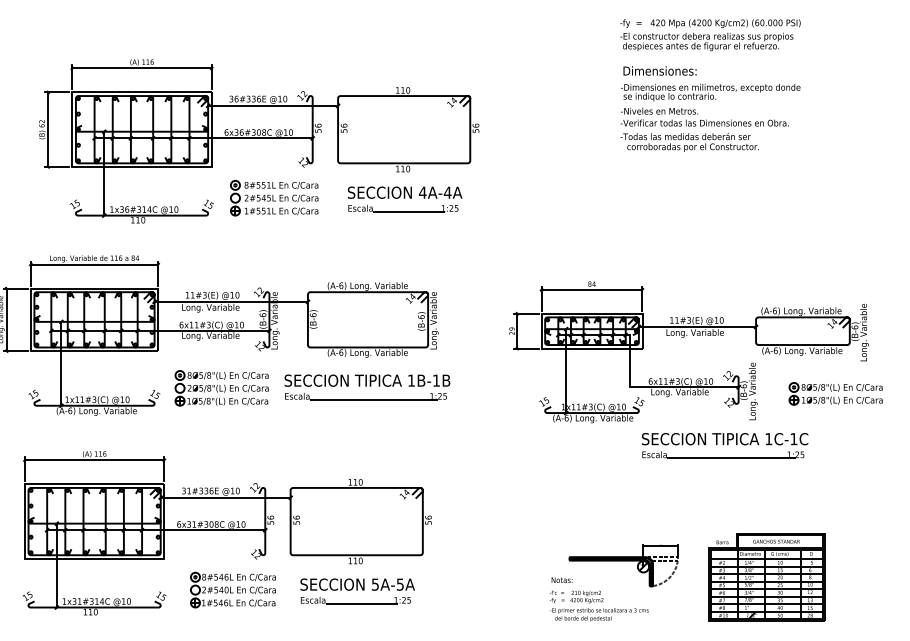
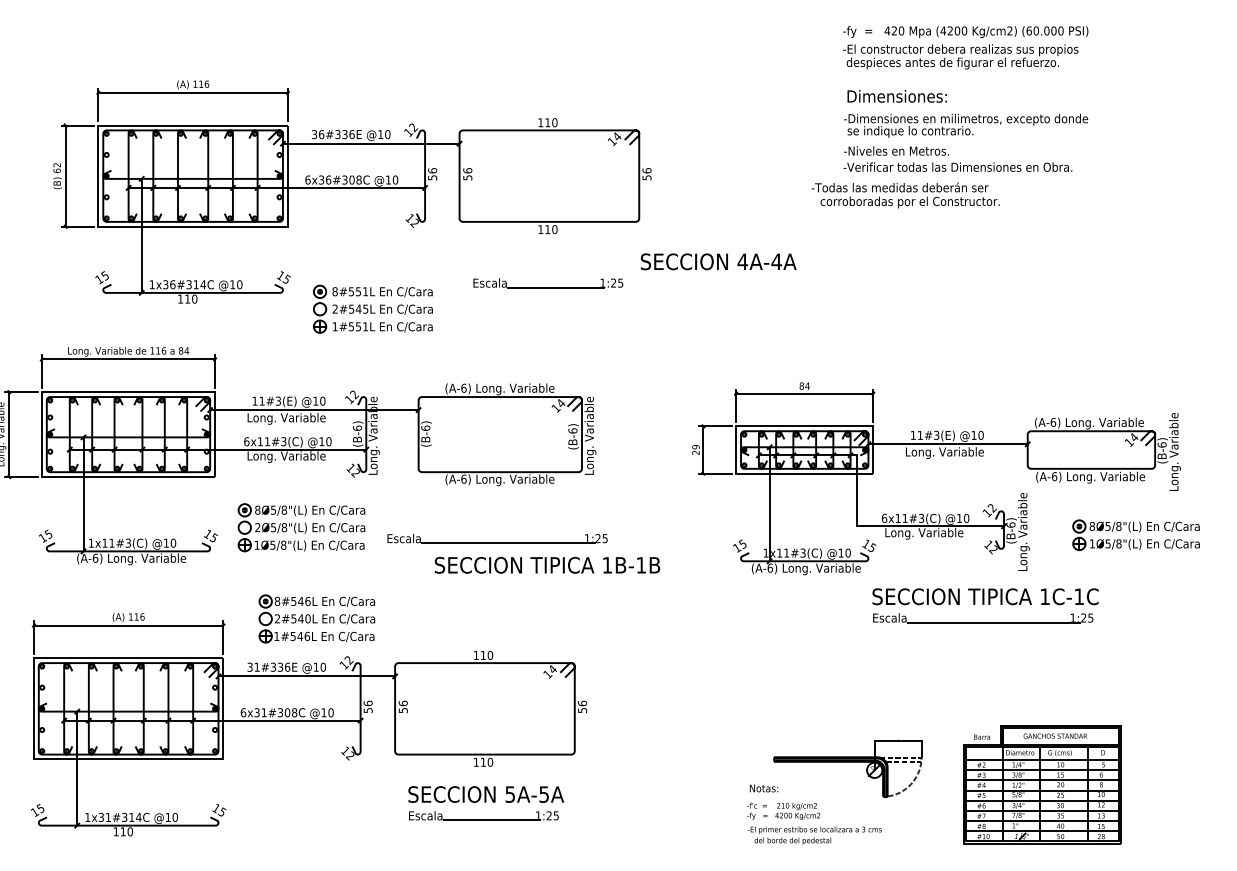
text: (689, 142) -> (905, 195), moved
text: (404, 192) -> (718, 261), moved
part: (274, 197) -> (372, 308), moved
text: (367, 380) -> (547, 565), moved
part: (232, 589) -> (316, 618), moved

